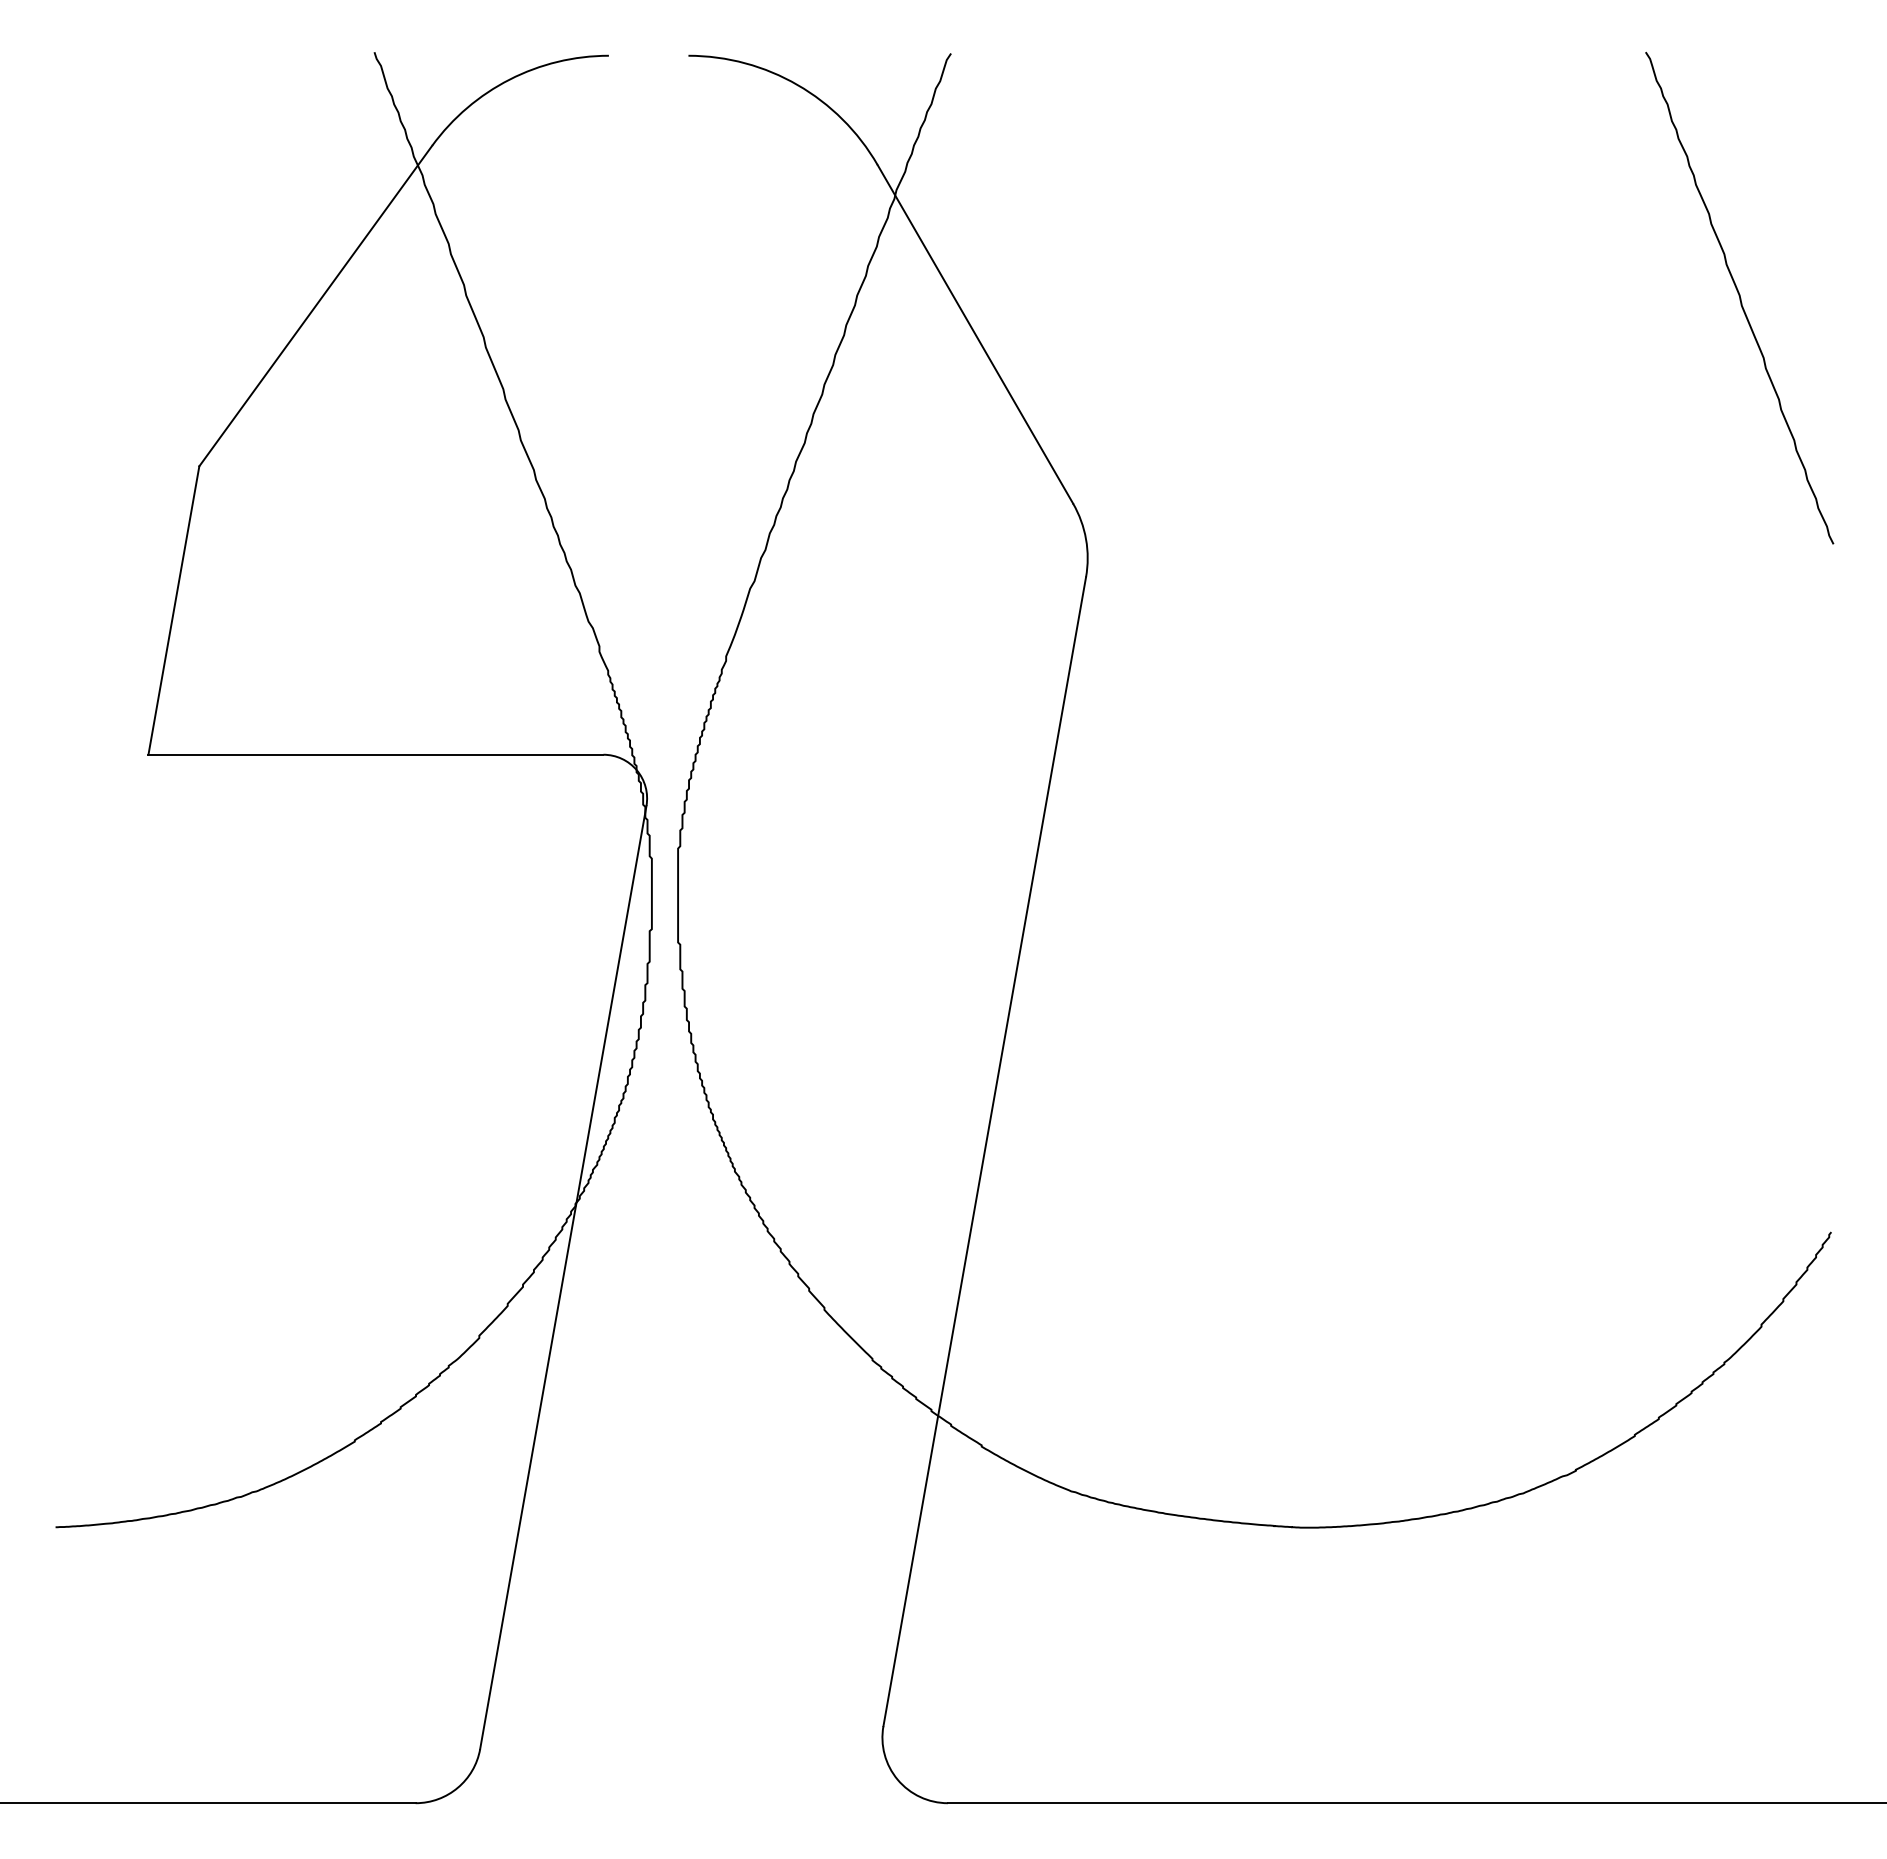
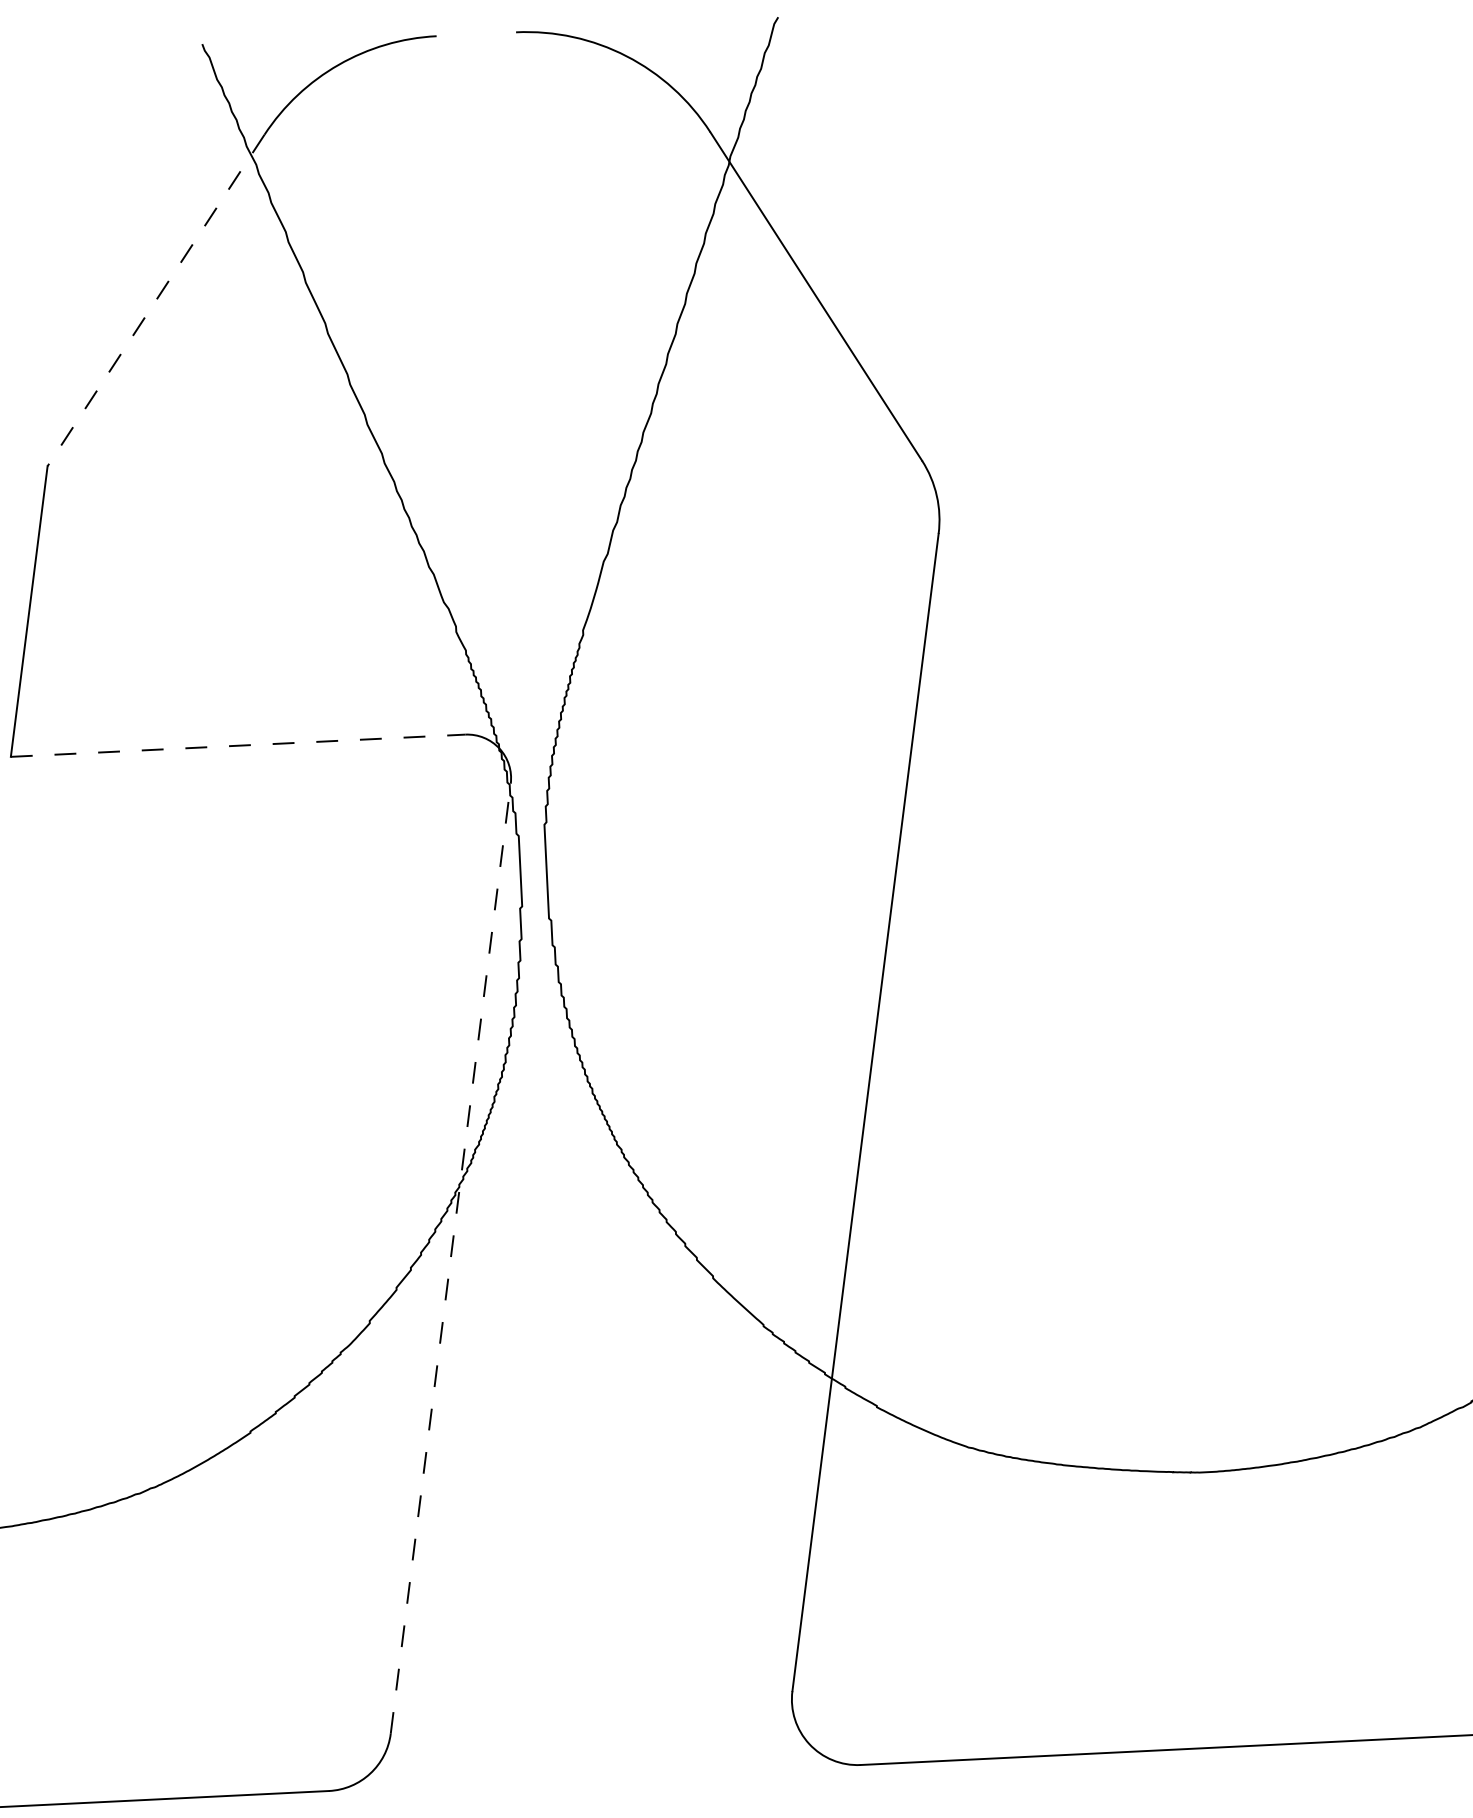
line: (315, 306) -> (155, 300), solid -> dashed
line: (376, 754) -> (238, 745), solid -> dashed
line: (563, 1277) -> (450, 1258), solid -> dashed

